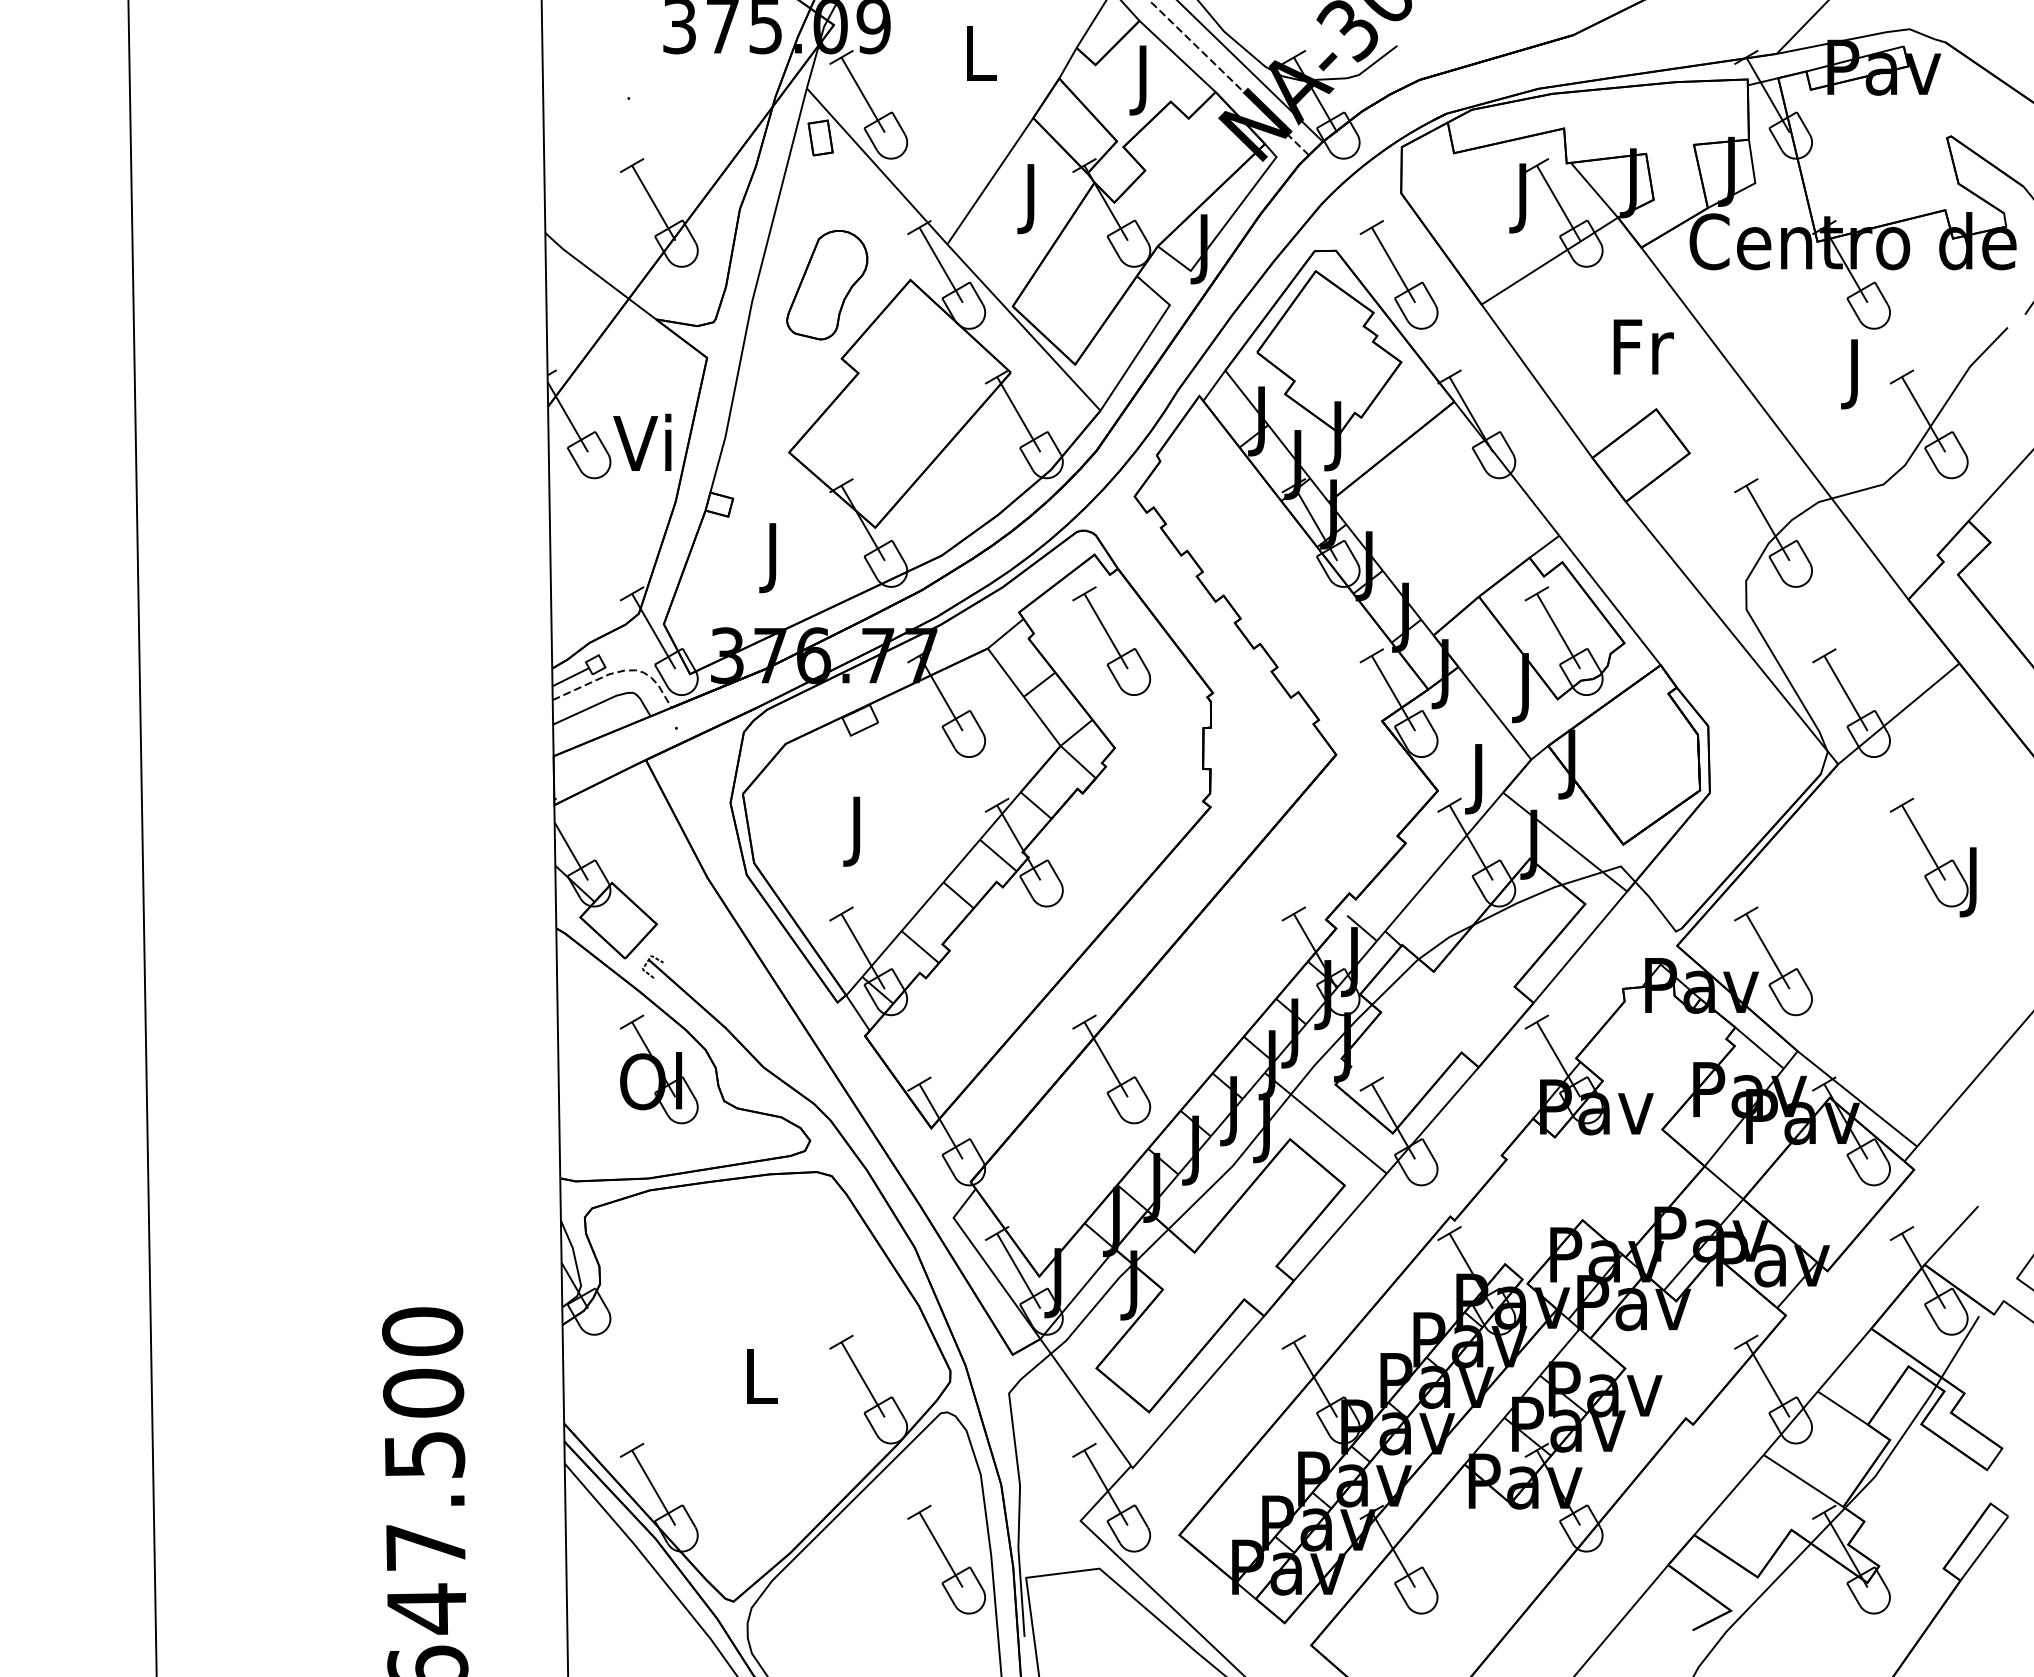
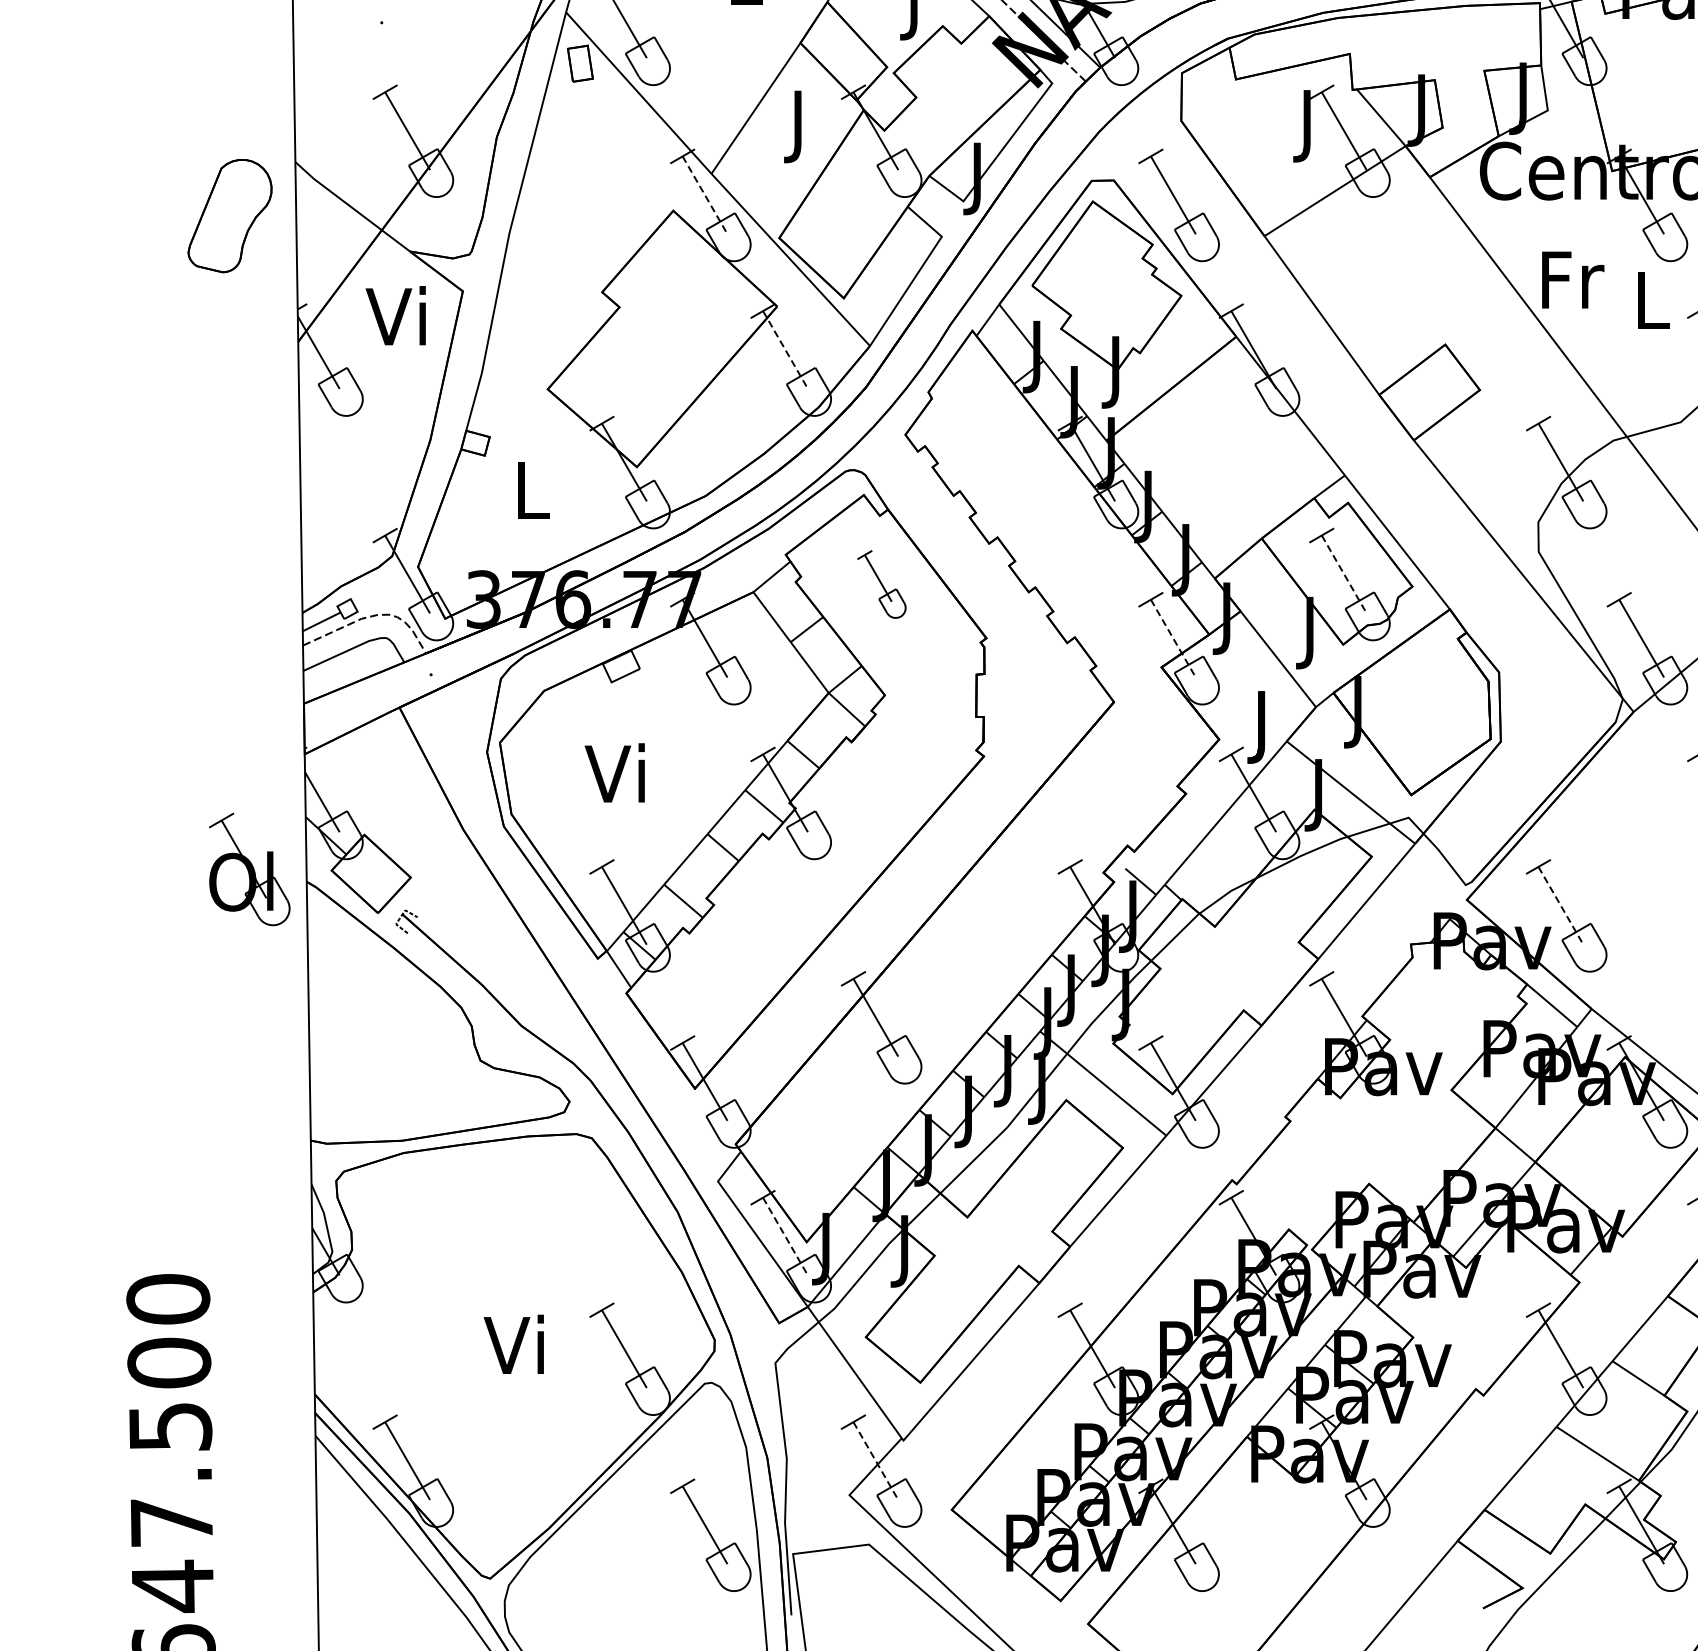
line: (941, 265) -> (705, 195), solid -> dashed
part: (827, 285) -> (230, 216), moved
text: (1643, 346) -> (1572, 279), moved
text: (1856, 374) -> (1652, 308), J -> L
line: (1019, 415) -> (786, 350), solid -> dashed
text: (642, 441) -> (395, 314), moved
text: (774, 558) -> (532, 498), J -> L
line: (1558, 631) -> (1344, 574), solid -> dashed
part: (1111, 640) -> (881, 583), size x0.6
line: (1393, 693) -> (1173, 638), solid -> dashed
text: (853, 830) -> (614, 780), J -> Vi
line: (1768, 952) -> (1561, 906), solid -> dashed
part: (658, 1069) -> (248, 869), moved
line: (1019, 1271) -> (786, 1237), solid -> dashed
text: (756, 1374) -> (513, 1343), L -> Vi
line: (1106, 1488) -> (876, 1461), solid -> dashed

